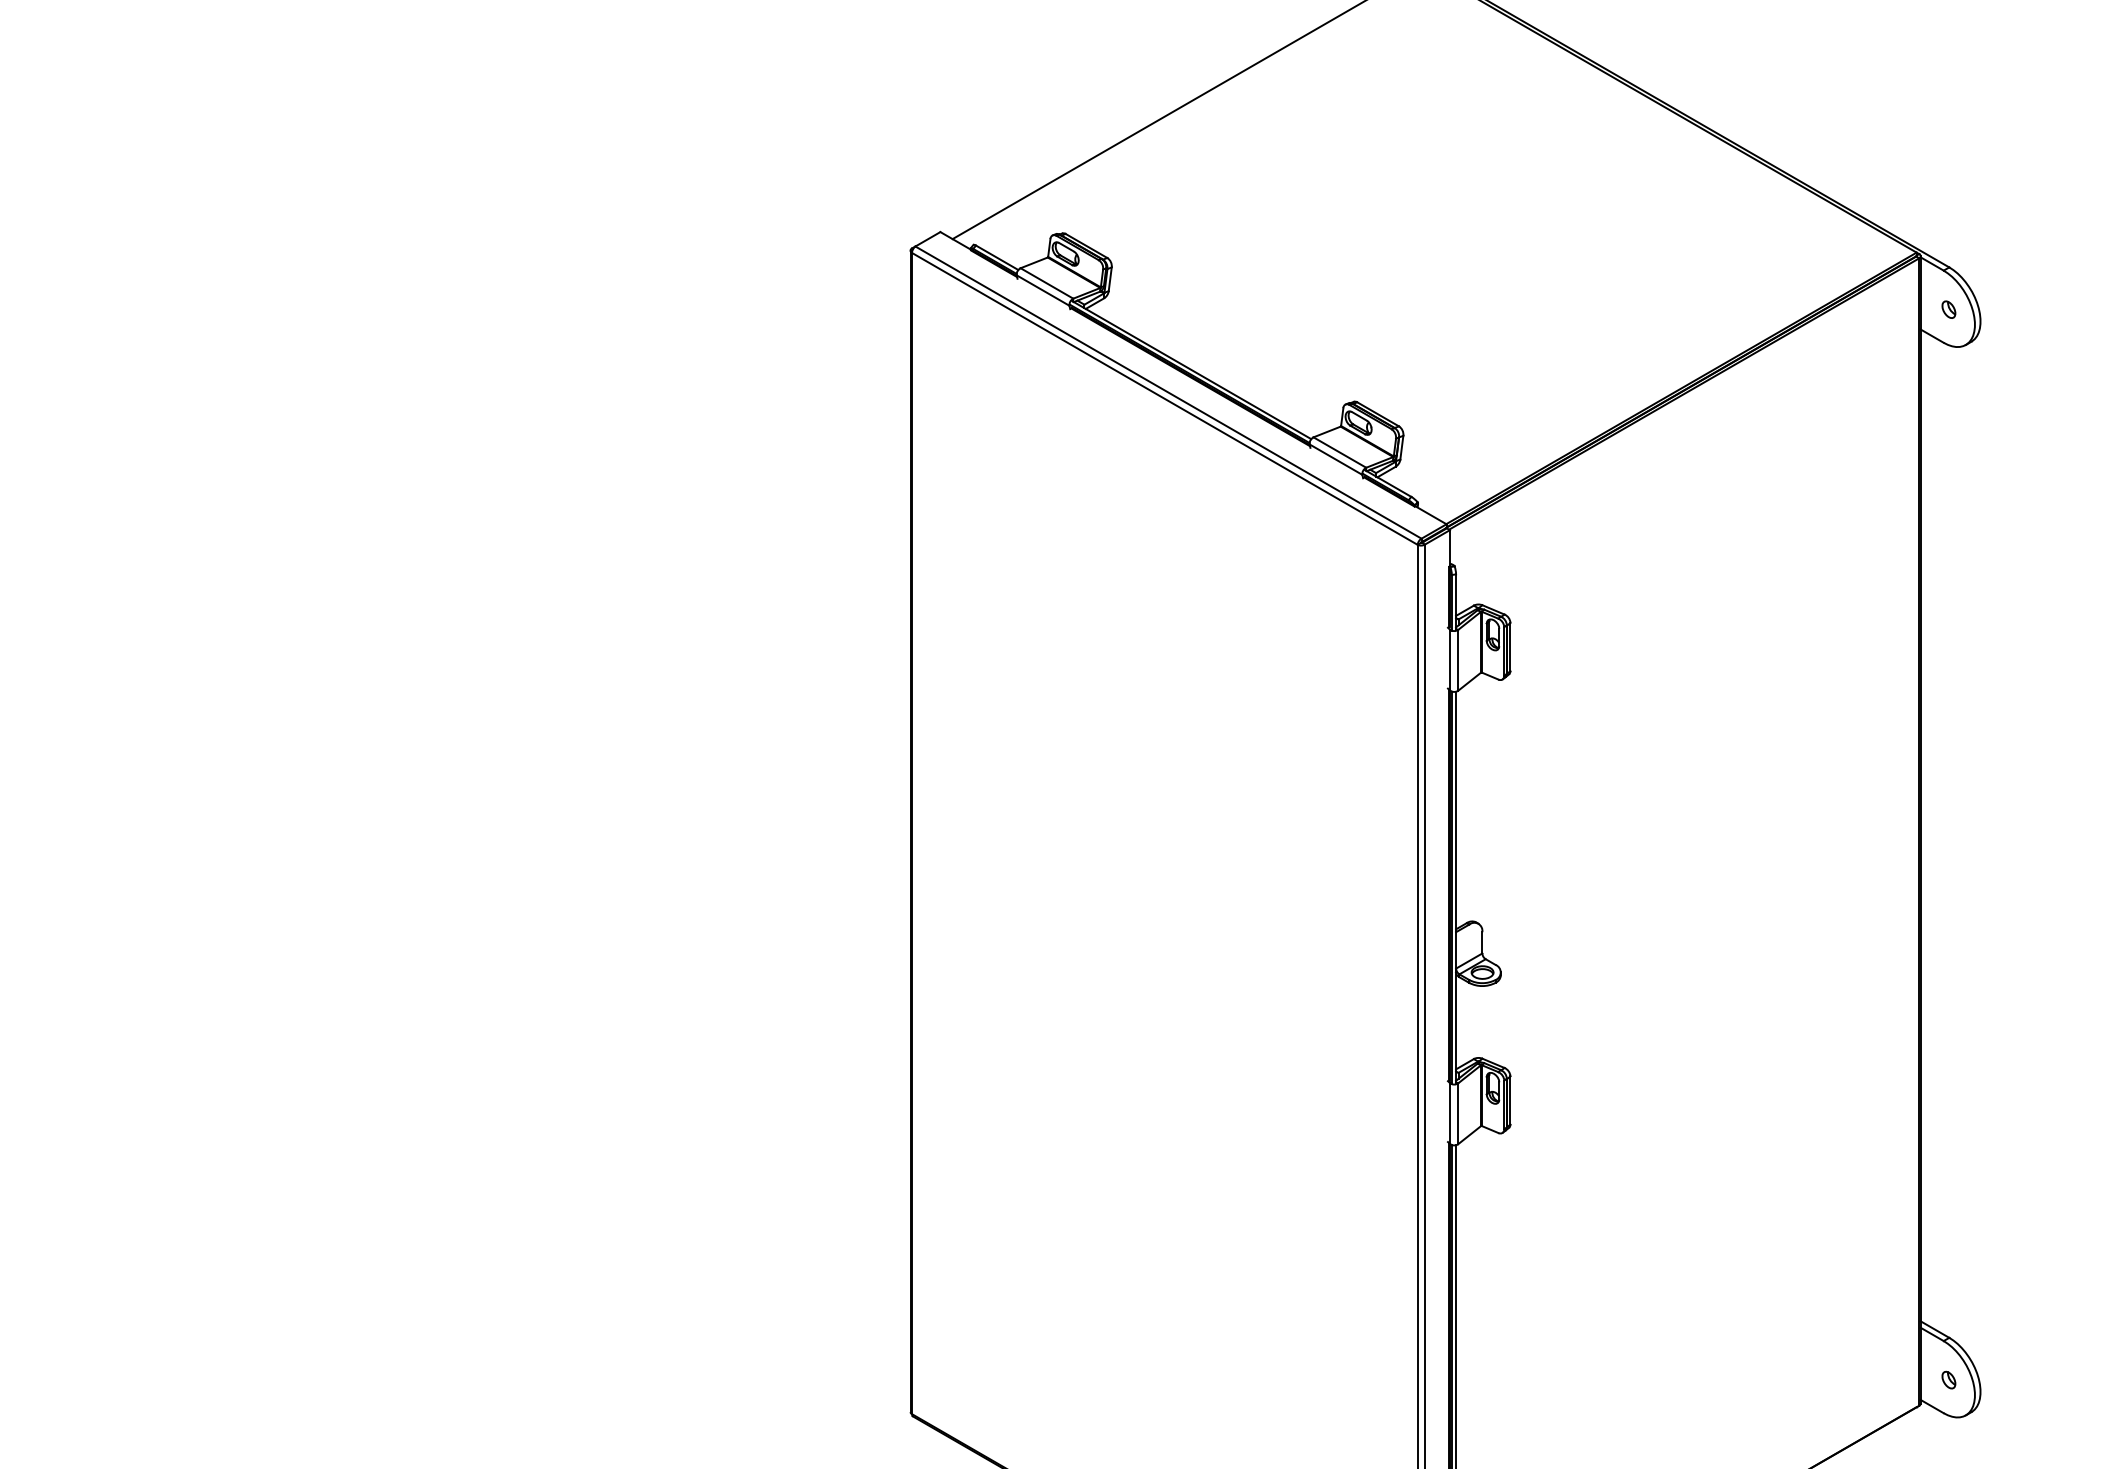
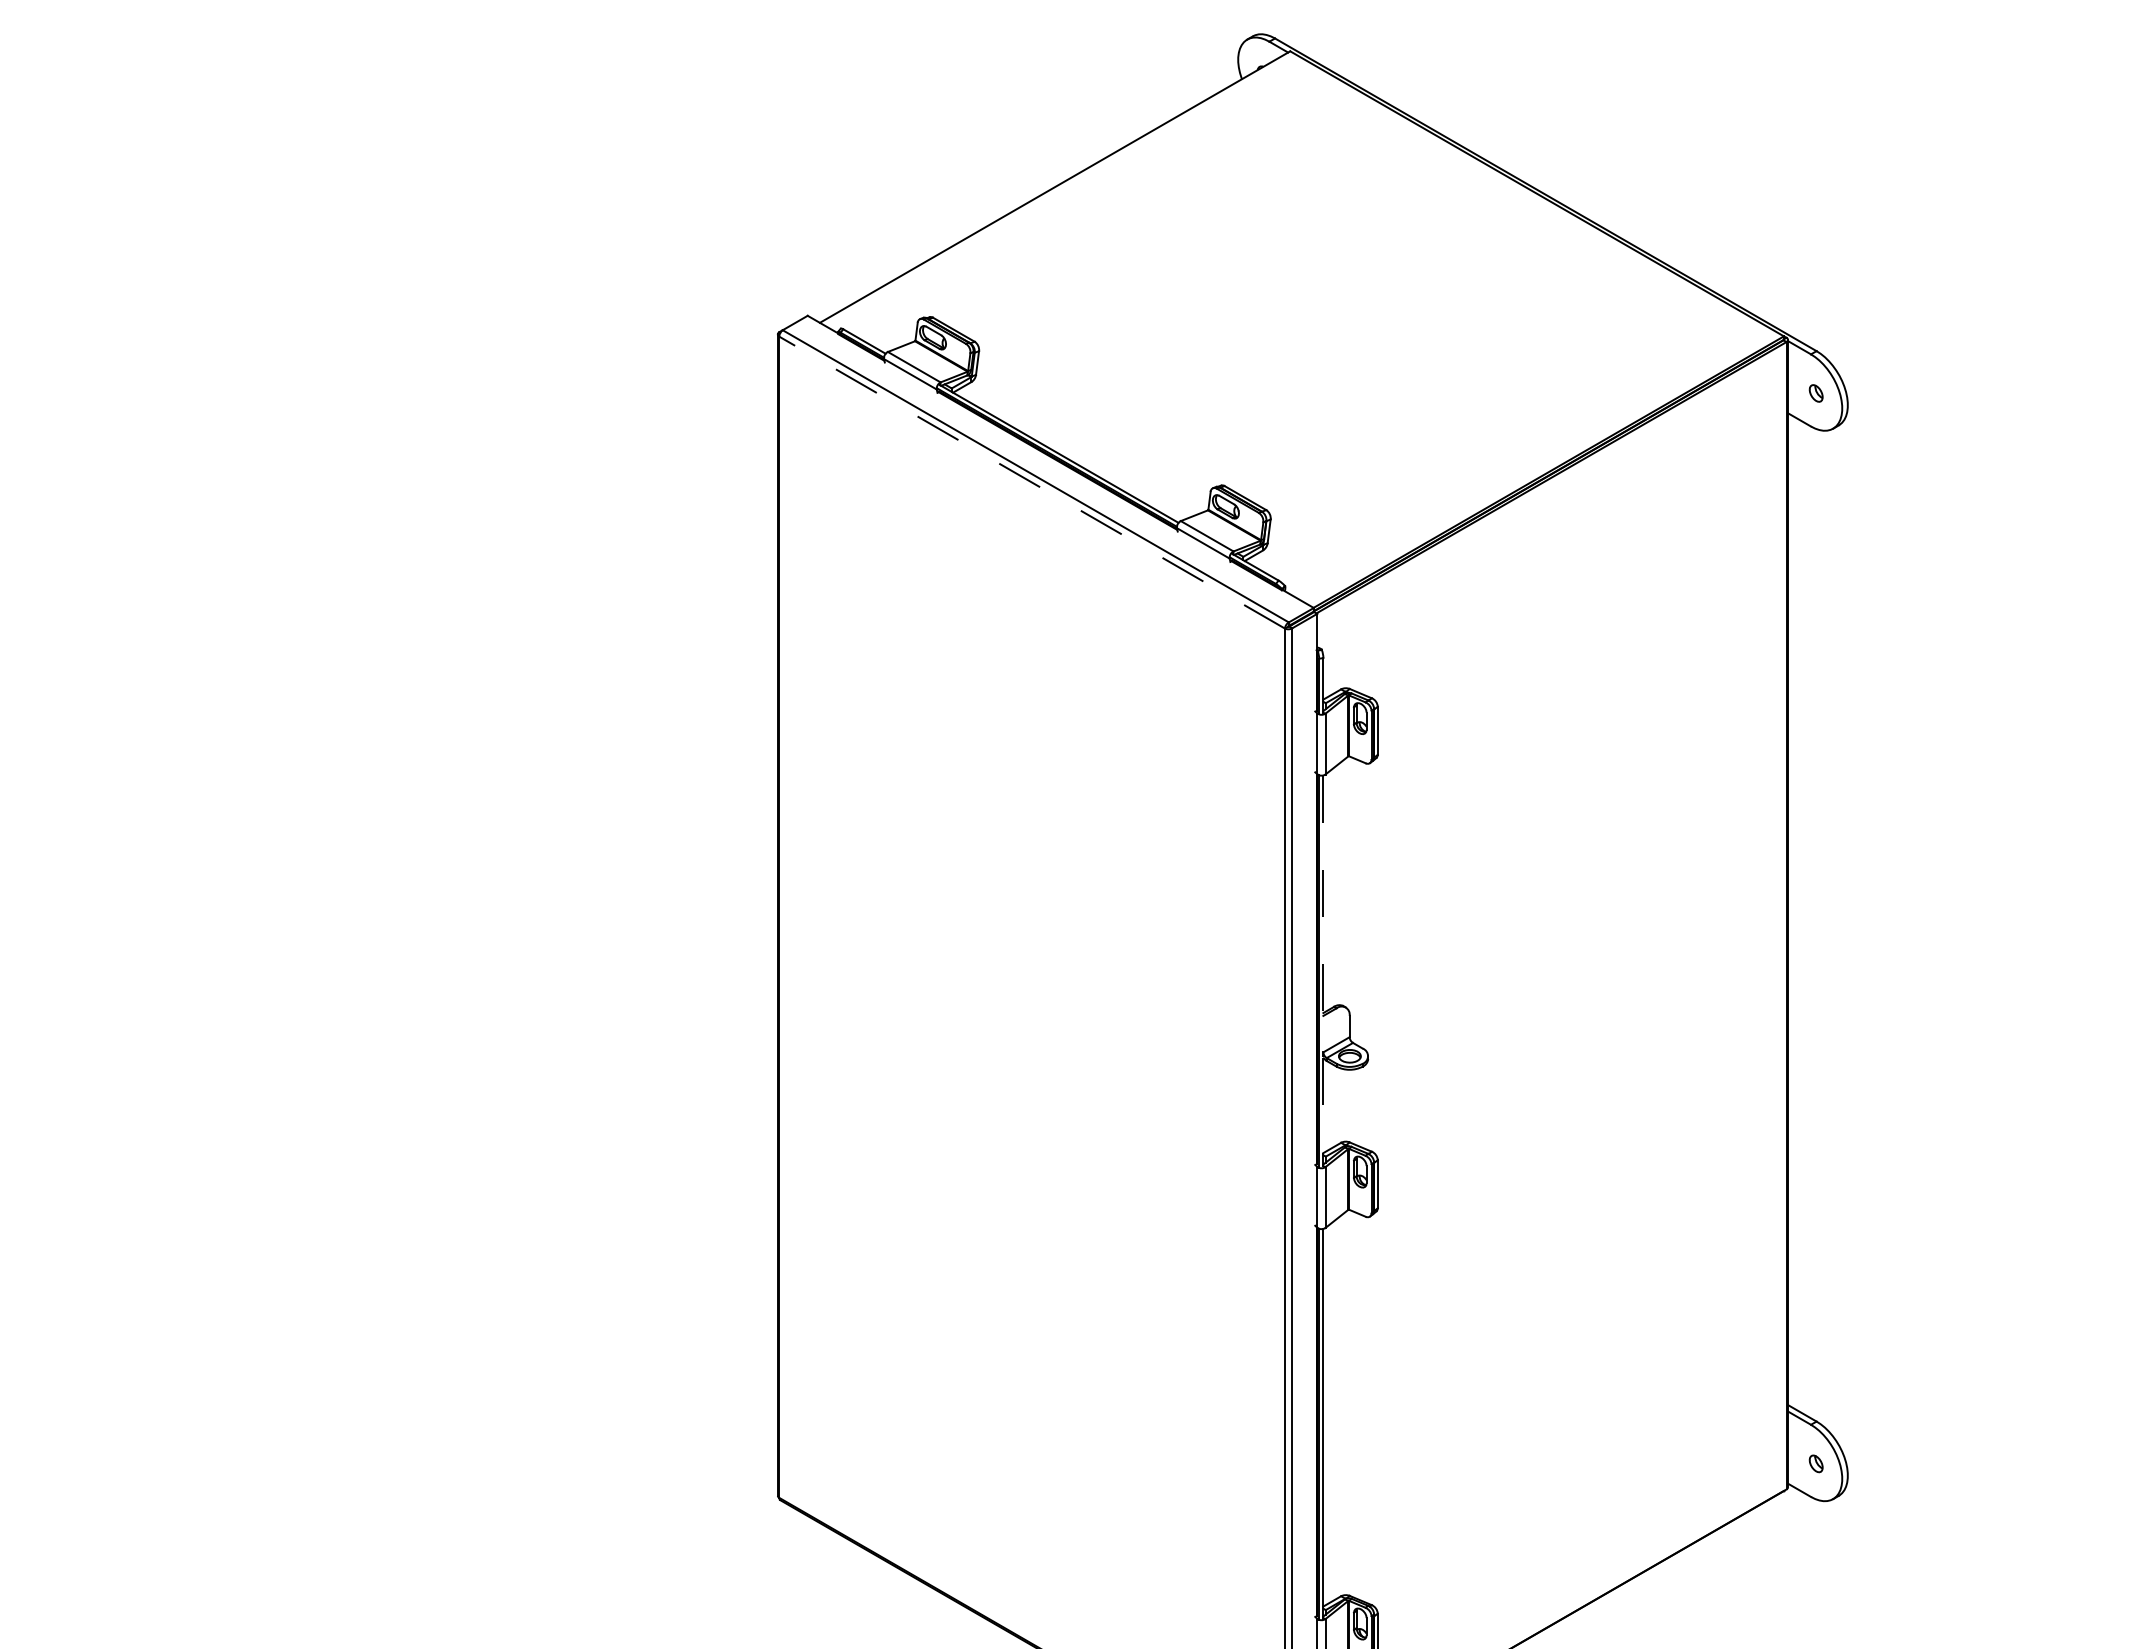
line: (1165, 398) -> (1032, 482), solid -> dashed
line: (1456, 887) -> (1323, 971), solid -> dashed

